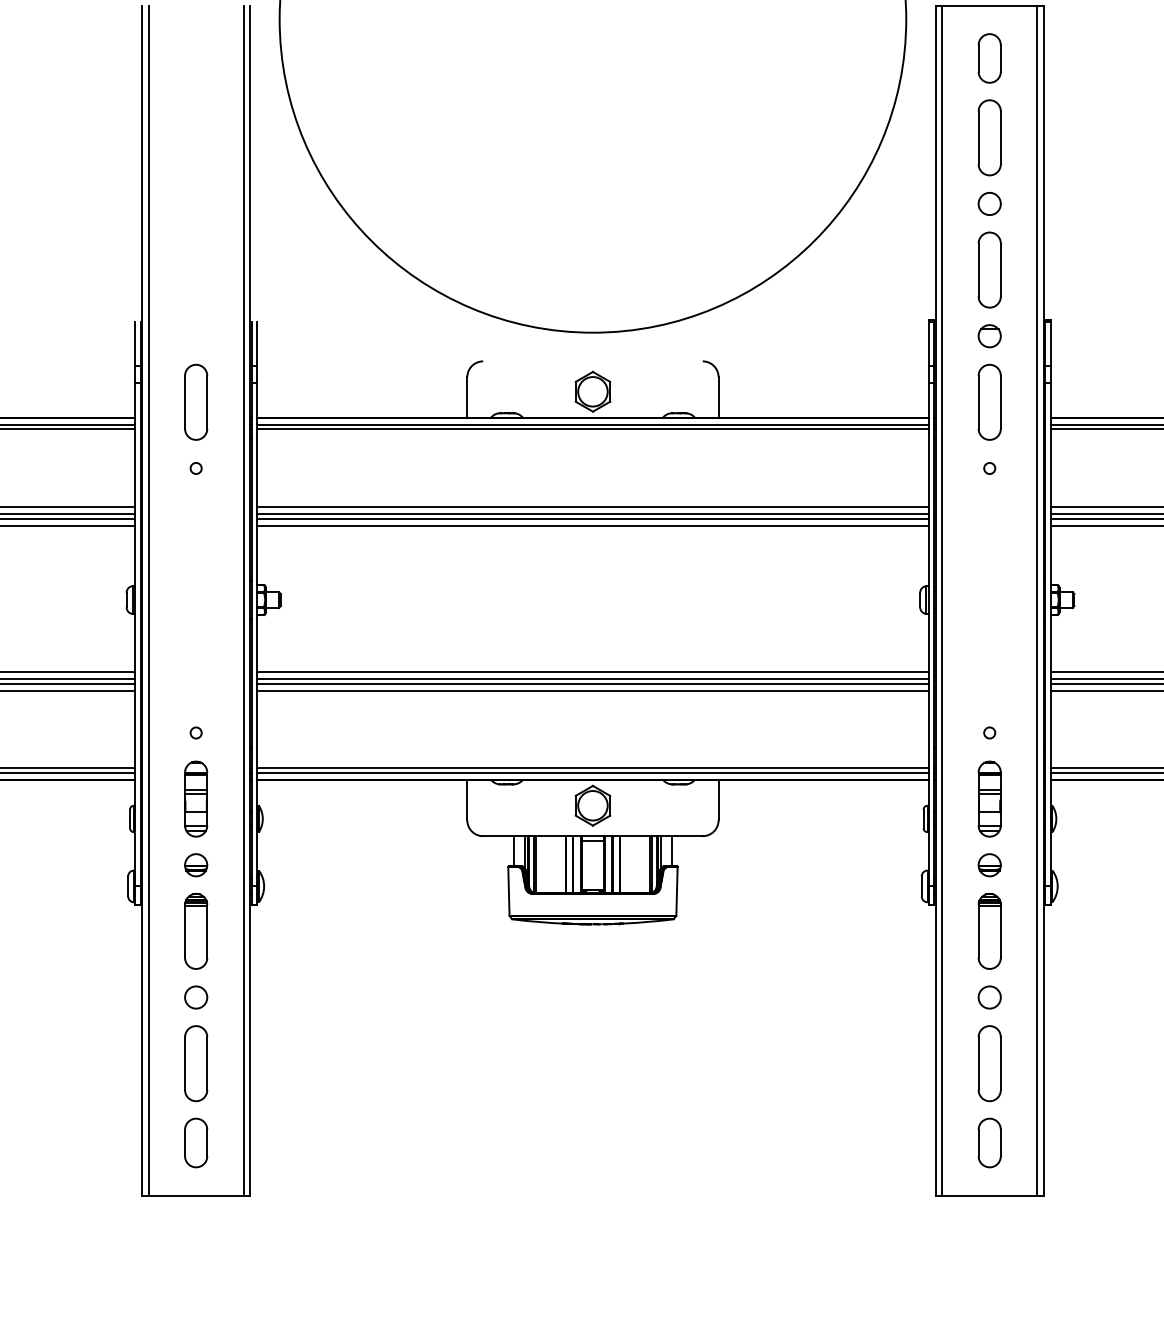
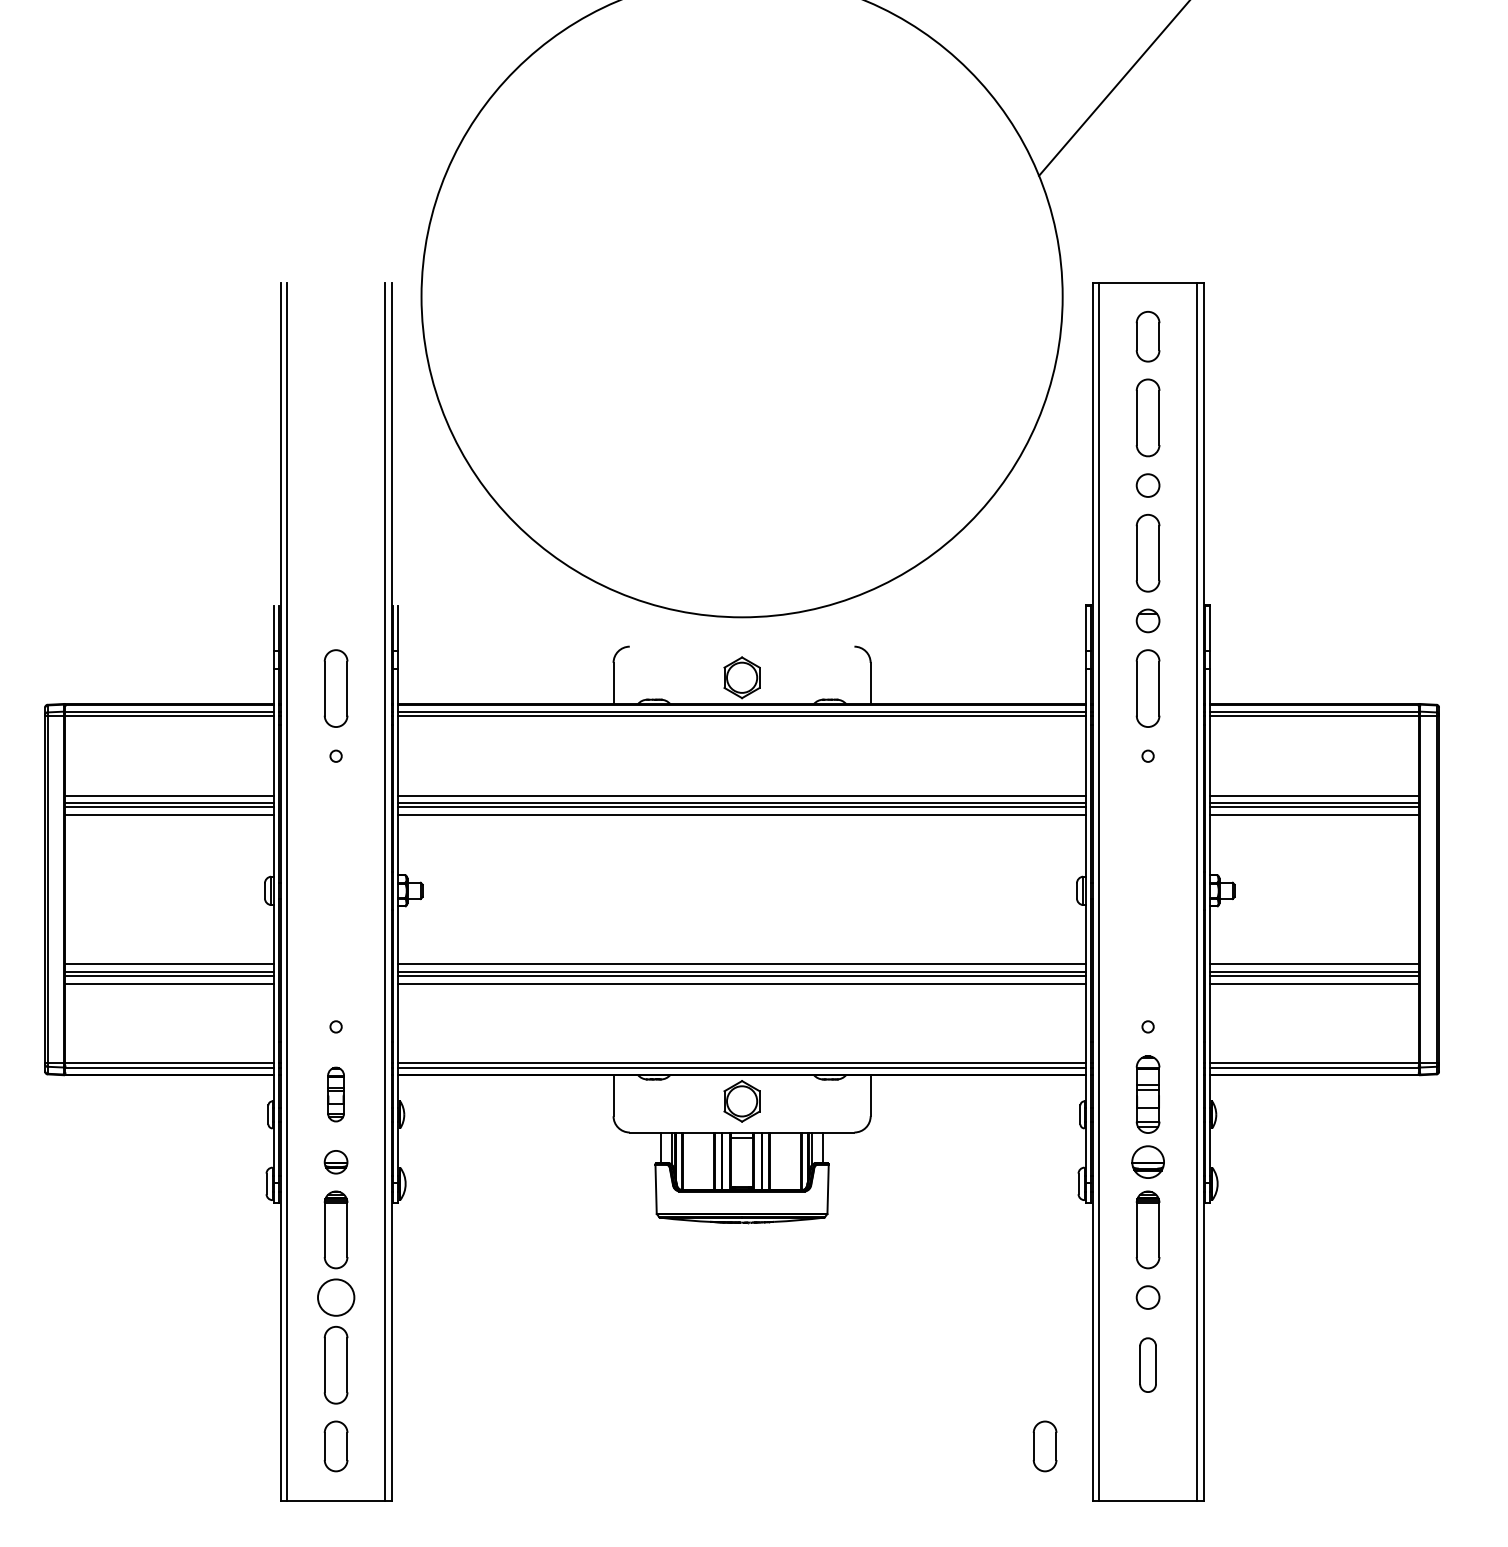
part: (195, 799) -> (335, 1094), size x0.7
part: (989, 865) -> (1147, 1162), size x1.4
circle: (195, 997) -> (335, 1297), size x1.6
part: (989, 1062) -> (1147, 1364), size x0.7
part: (989, 1143) -> (1044, 1446), moved

